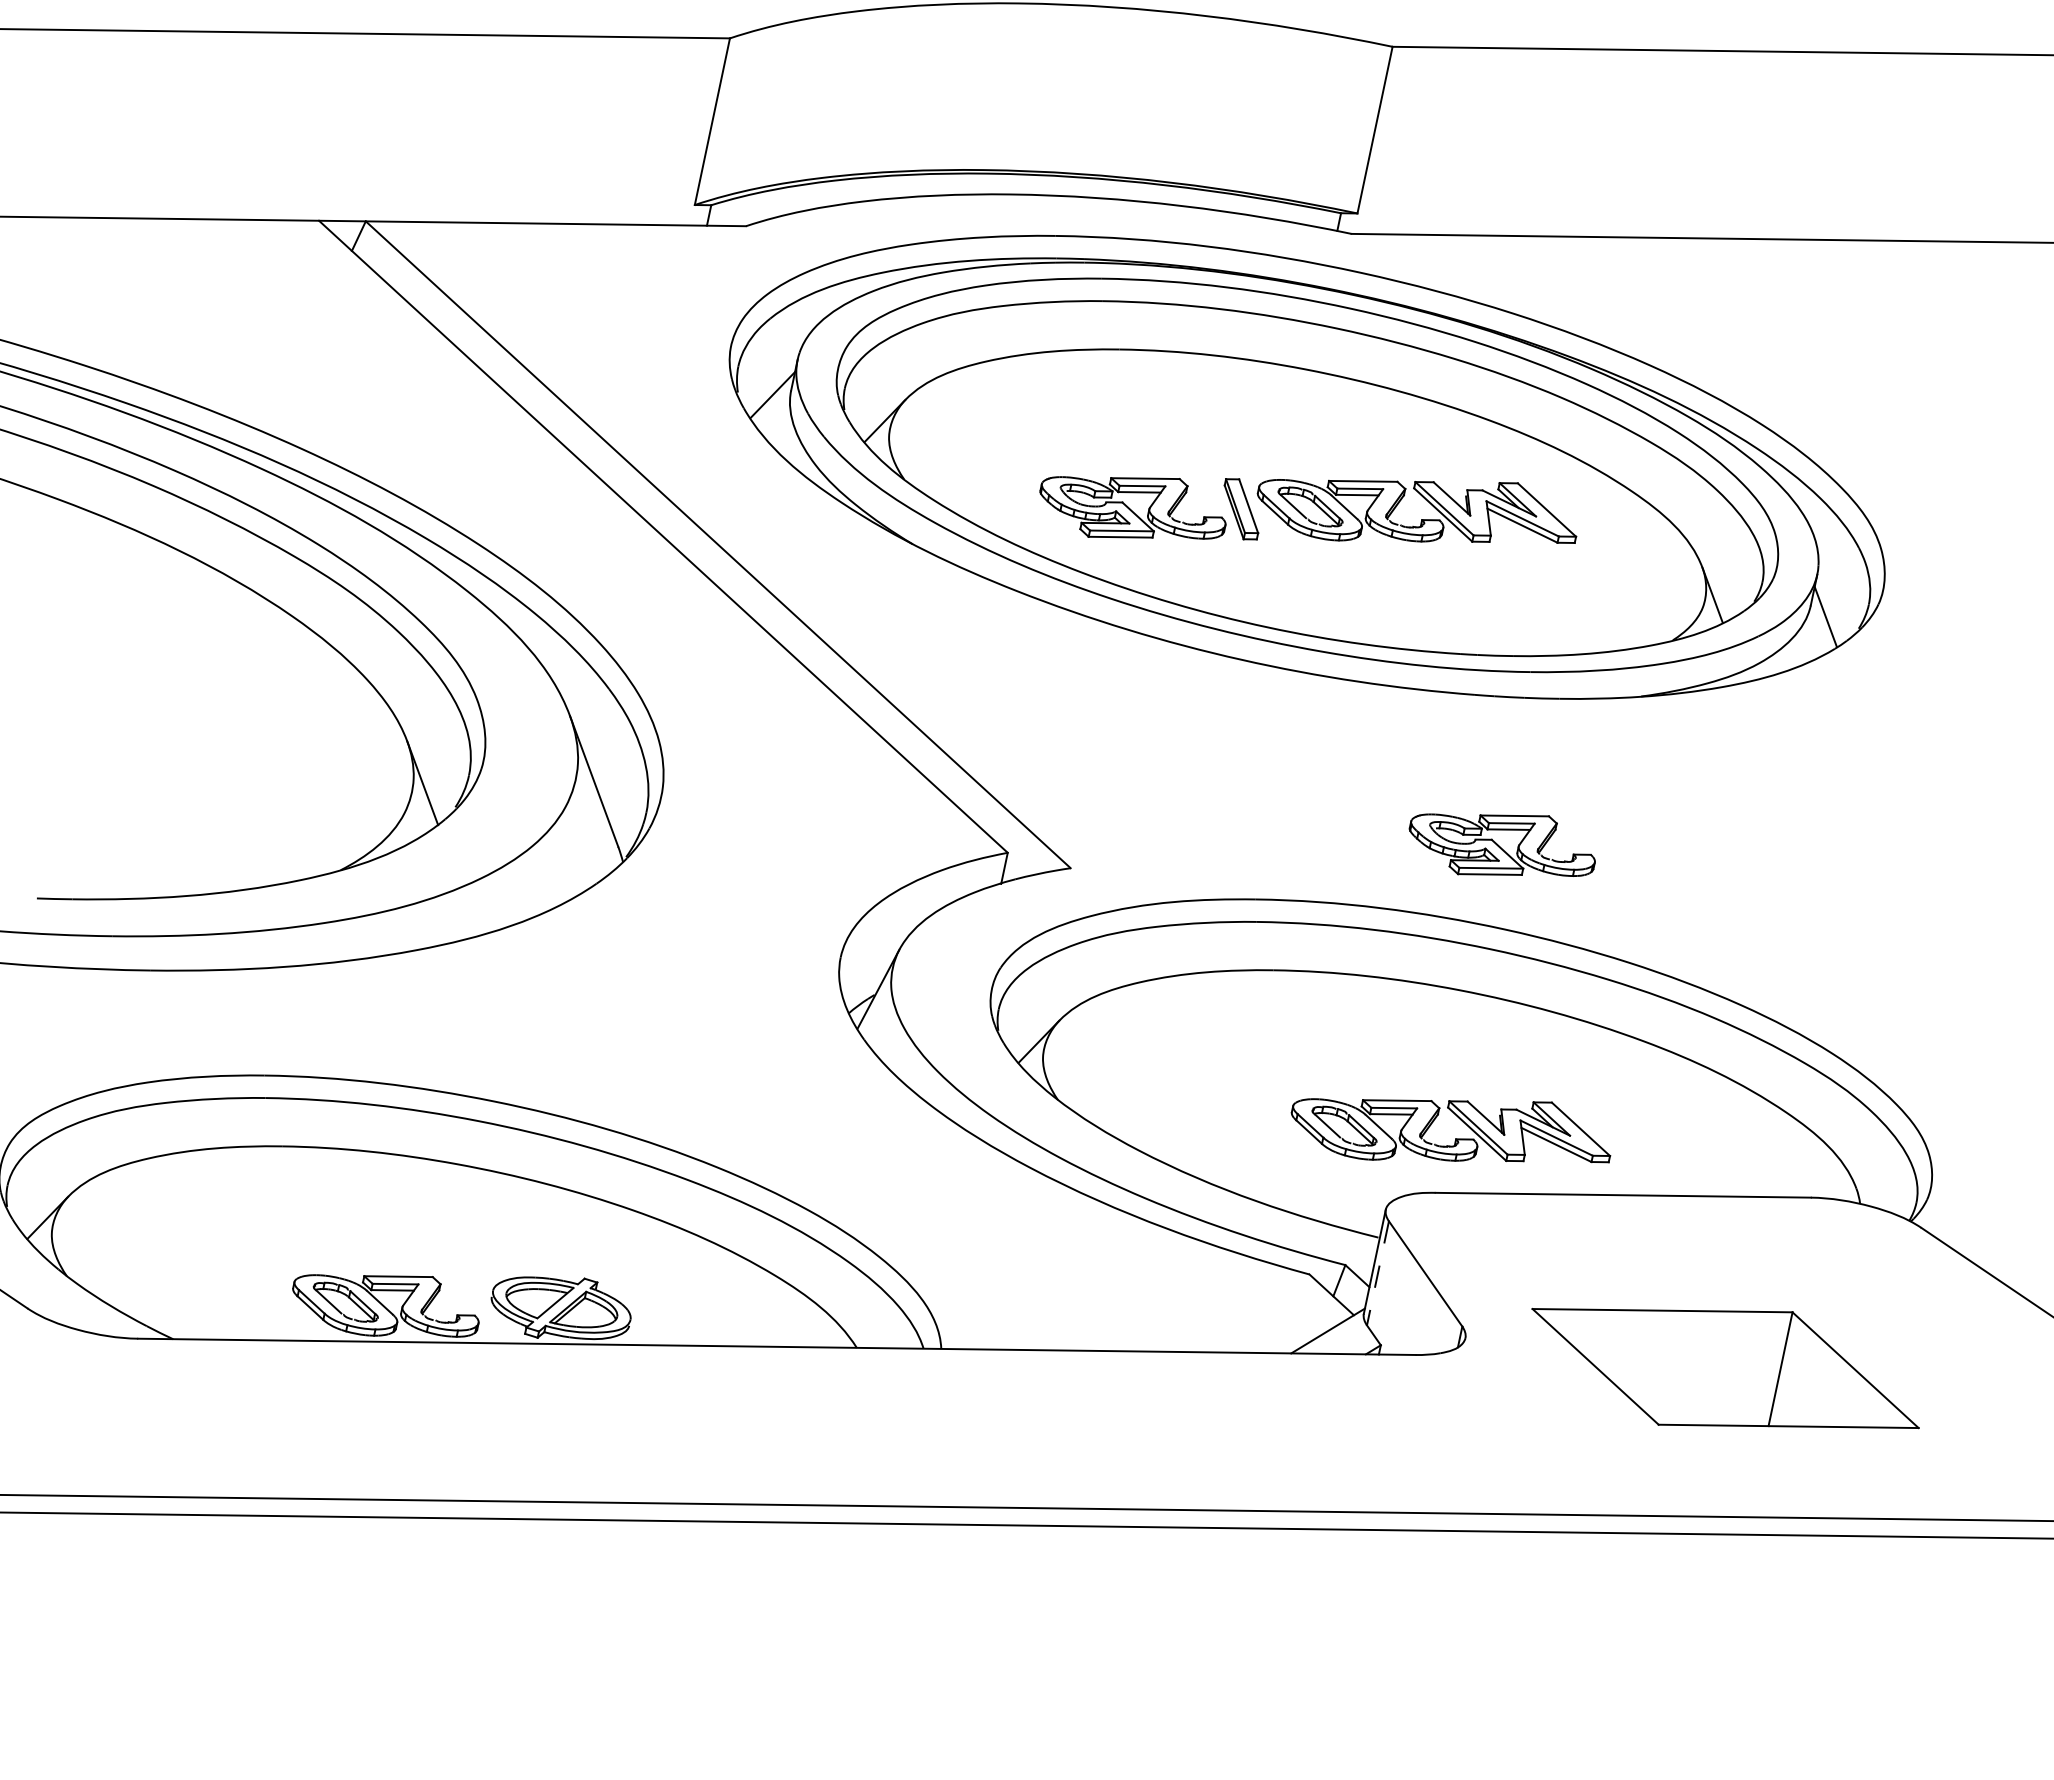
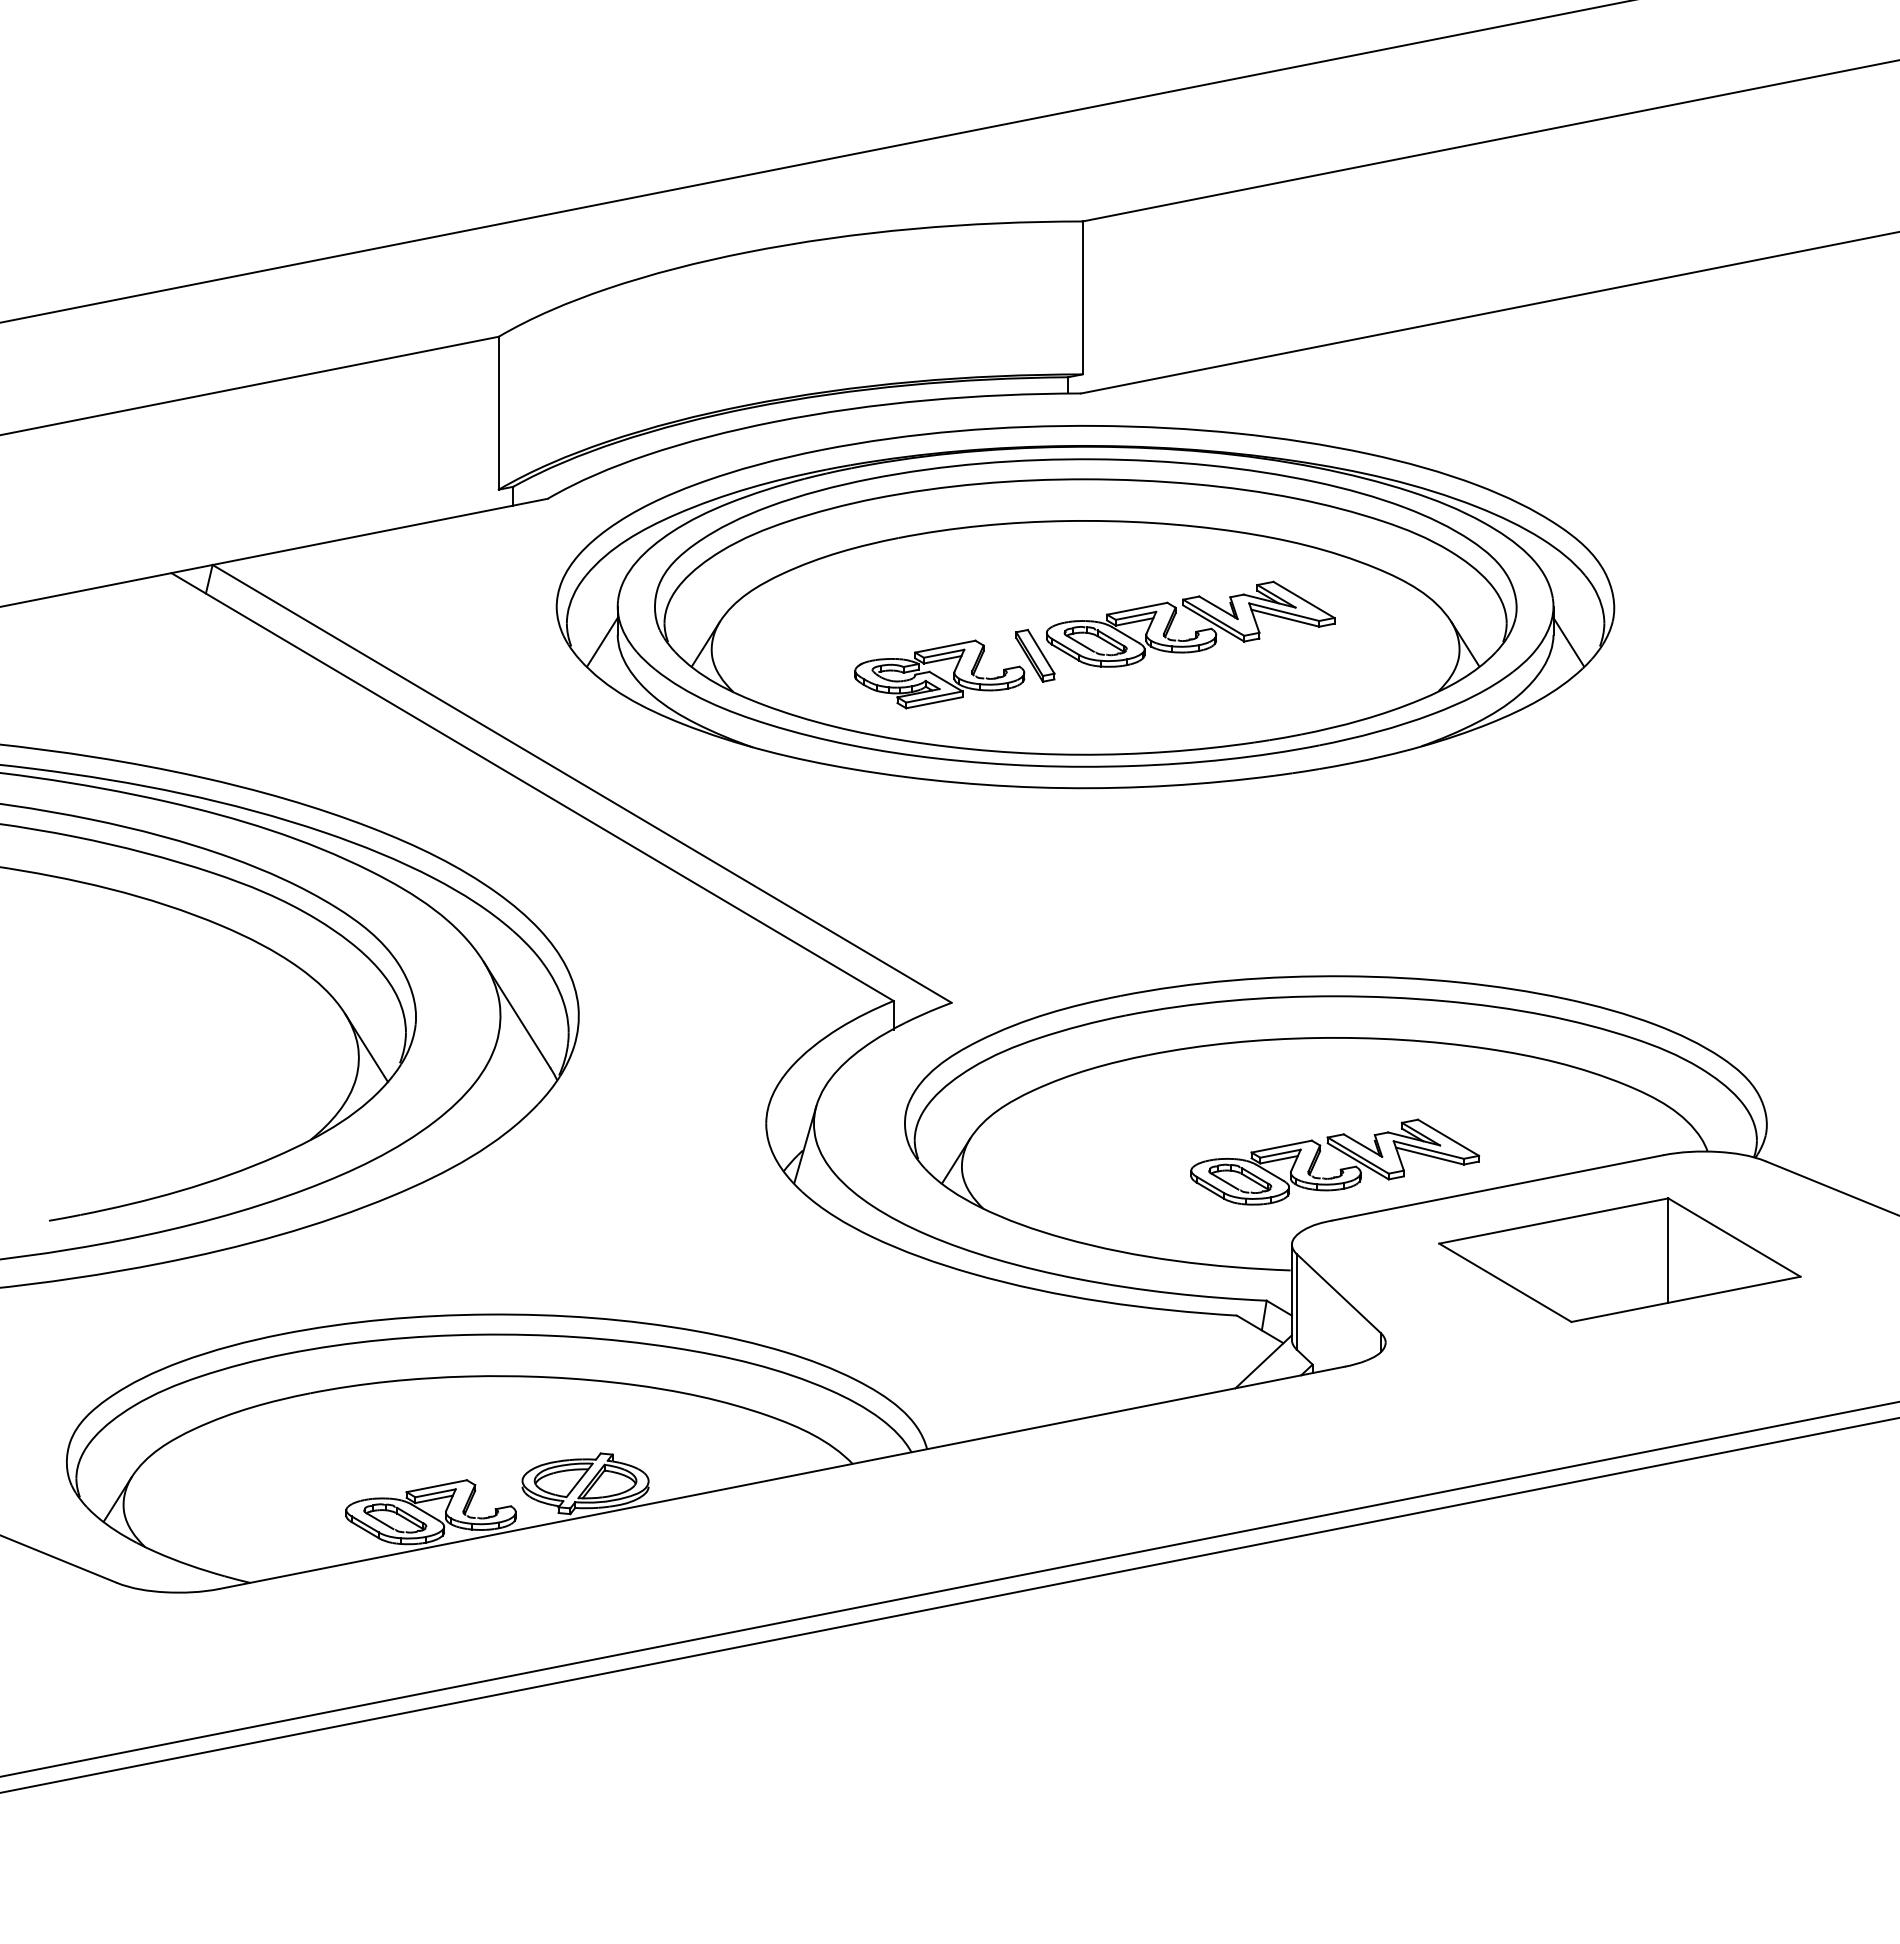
part: (1502, 844) -> (1326, 902), removed
line: (1377, 1272) -> (1296, 1301), dashed -> solid
part: (1725, 1367) -> (1619, 1259), moved

